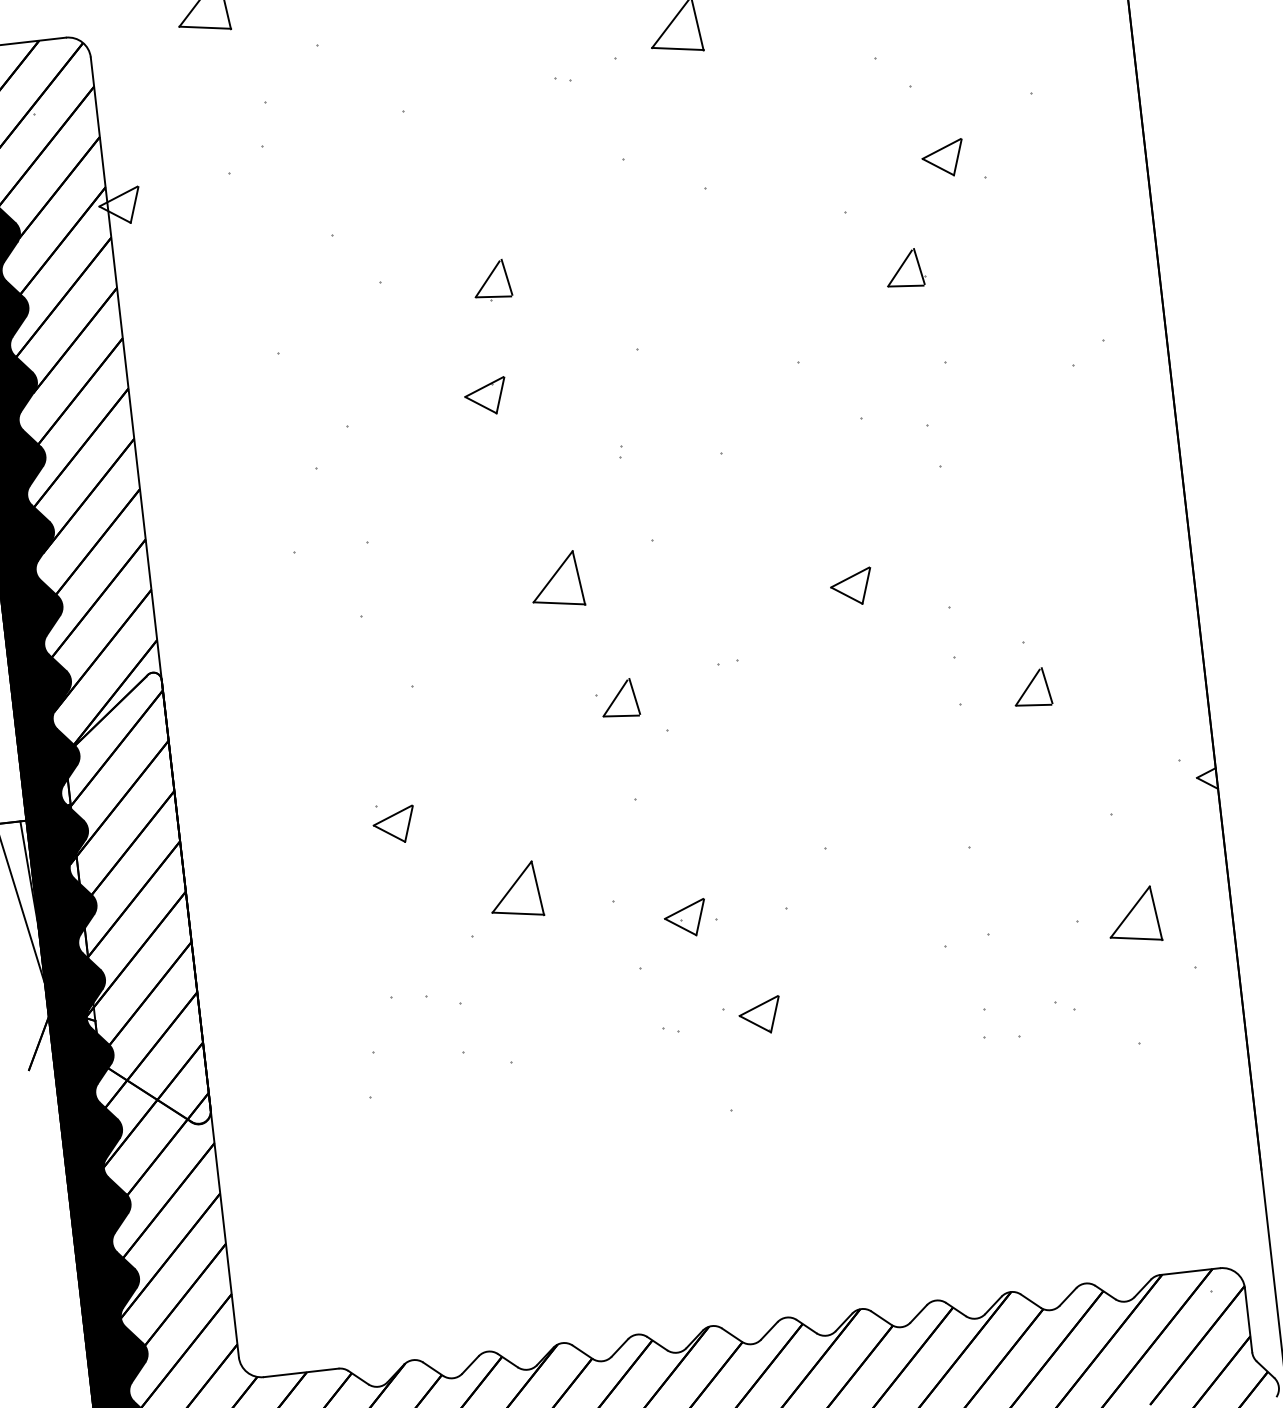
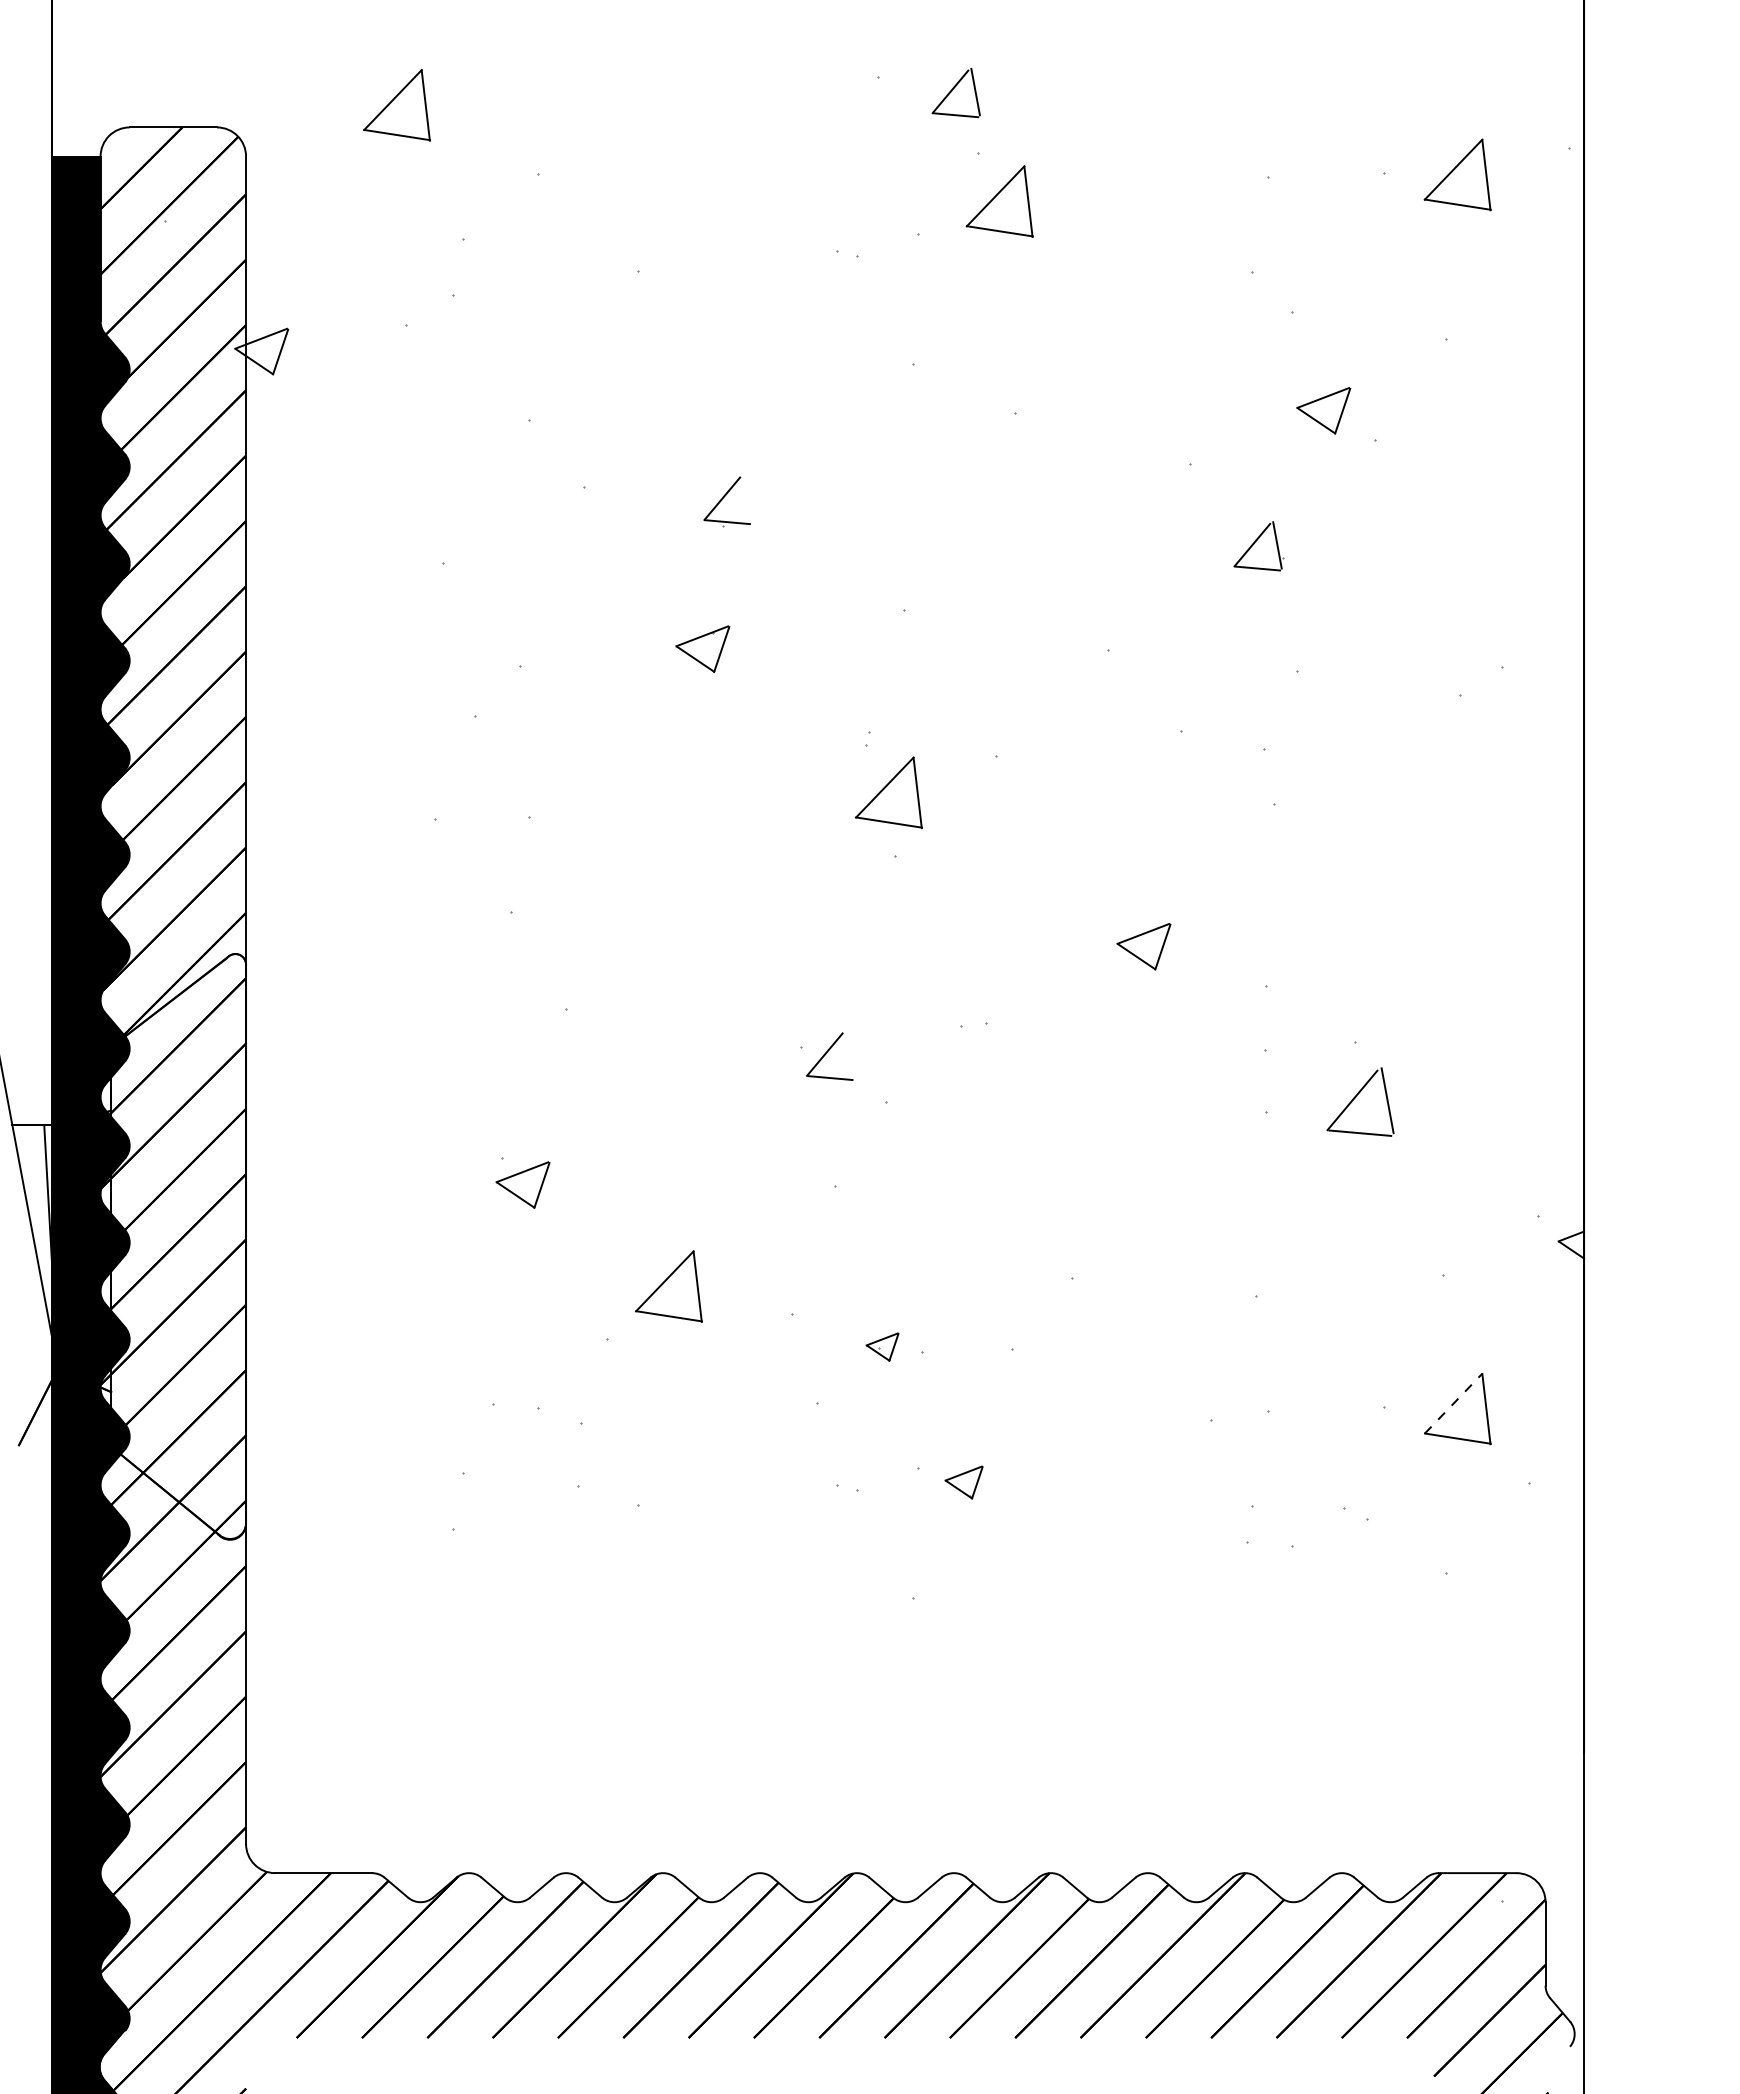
line: (507, 276) -> (747, 498), removed
part: (556, 580) -> (888, 792), moved
part: (1032, 688) -> (1360, 1102), size x1.4
line: (634, 696) -> (849, 1054), removed
line: (1130, 912) -> (1453, 1403), solid -> dashed
part: (685, 918) -> (882, 1346), size x0.6
part: (759, 1015) -> (963, 1482), size x0.7

